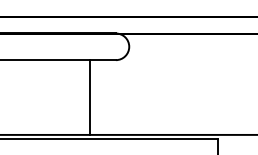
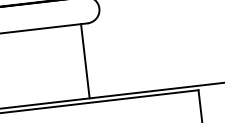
line: (90, 97) -> (85, 61), moved

